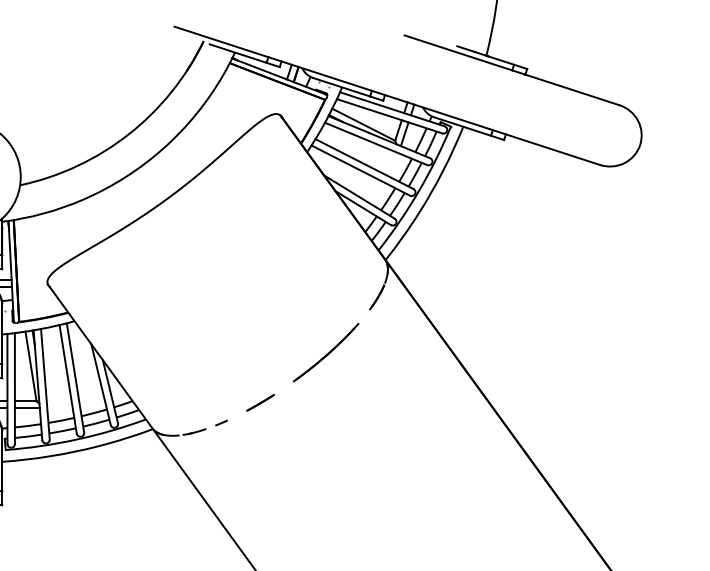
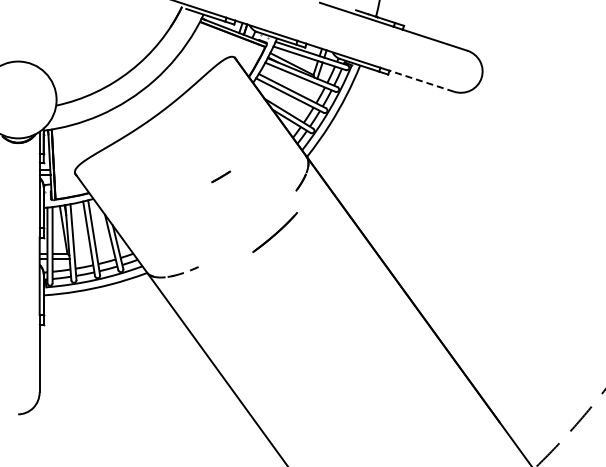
line: (552, 150) -> (421, 81), solid -> dashed
part: (325, 352) -> (274, 232), moved
line: (261, 402) -> (221, 176), moved

